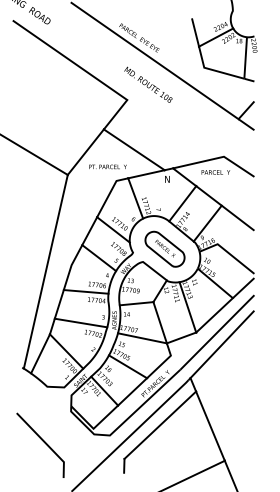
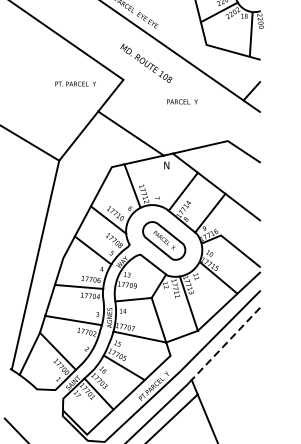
text: (107, 166) -> (75, 83), moved
text: (215, 172) -> (181, 101), moved
line: (221, 344) -> (225, 343), solid -> dashed

